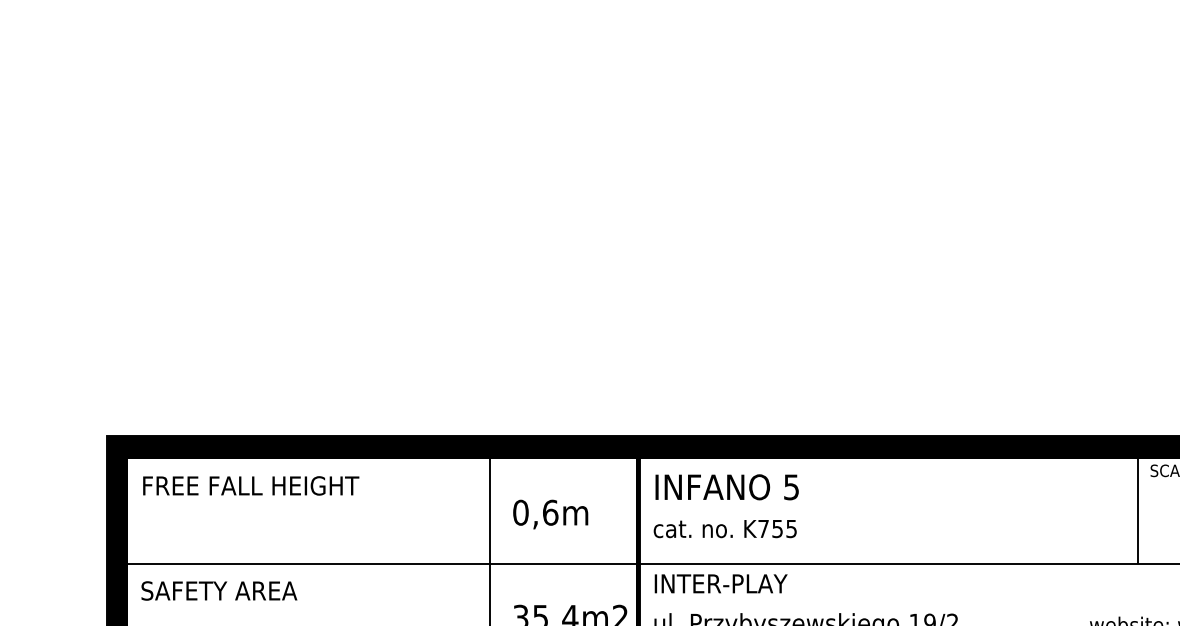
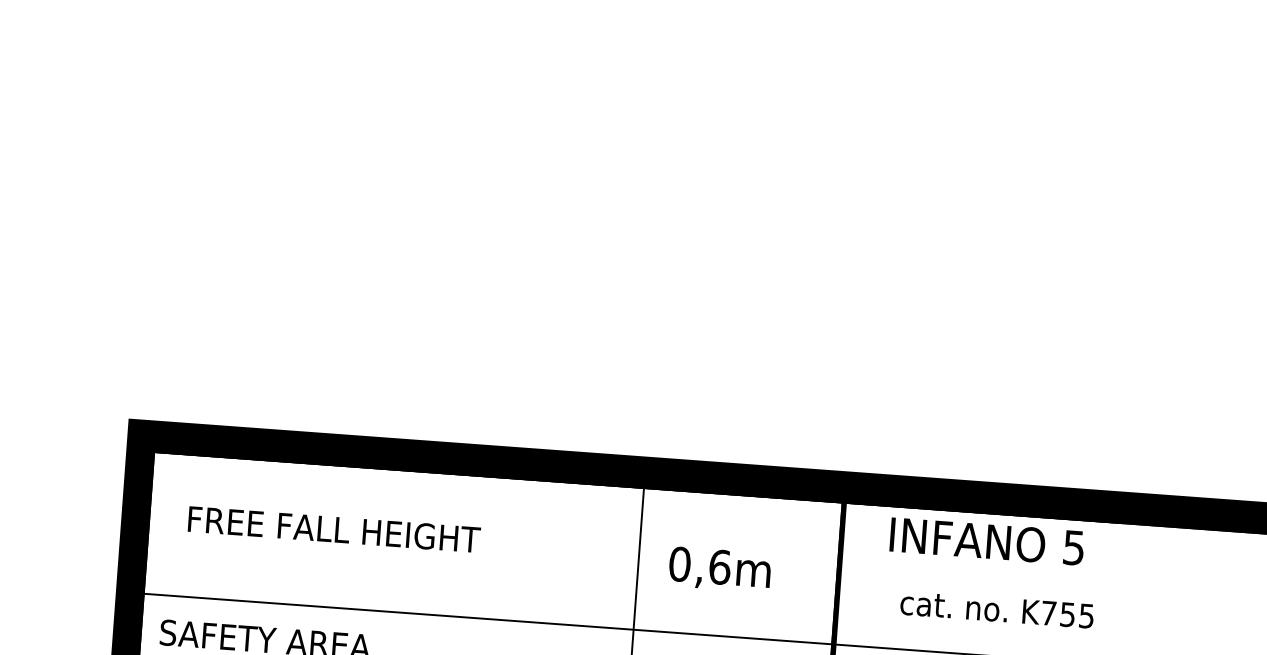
text: (251, 485) -> (334, 529), moved
text: (726, 487) -> (986, 541), moved
text: (724, 529) -> (996, 610), moved

